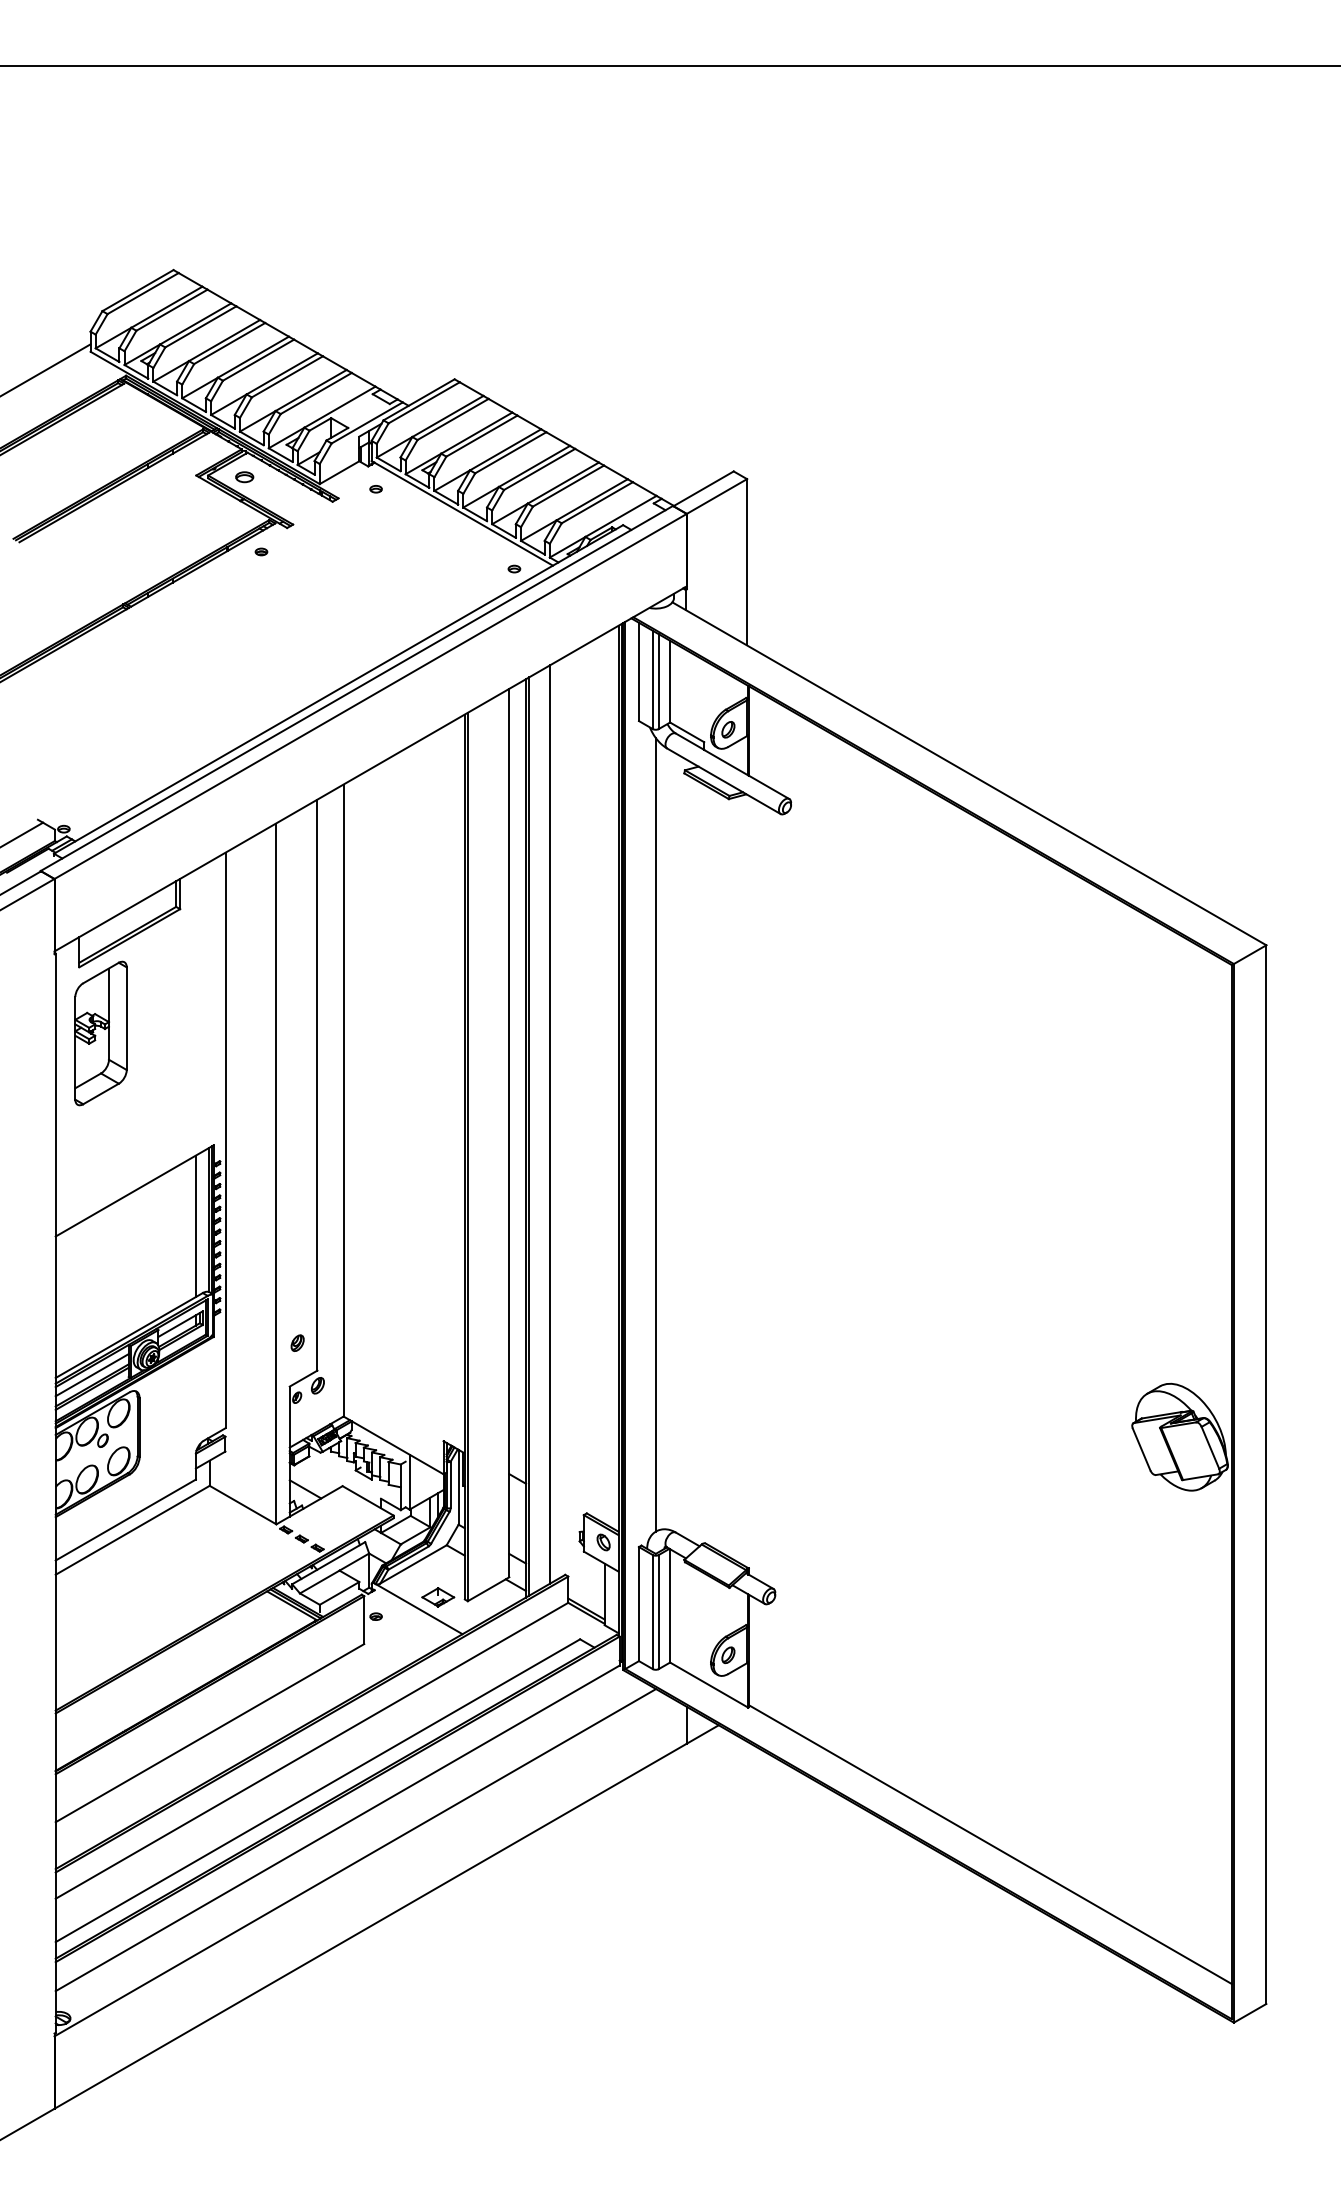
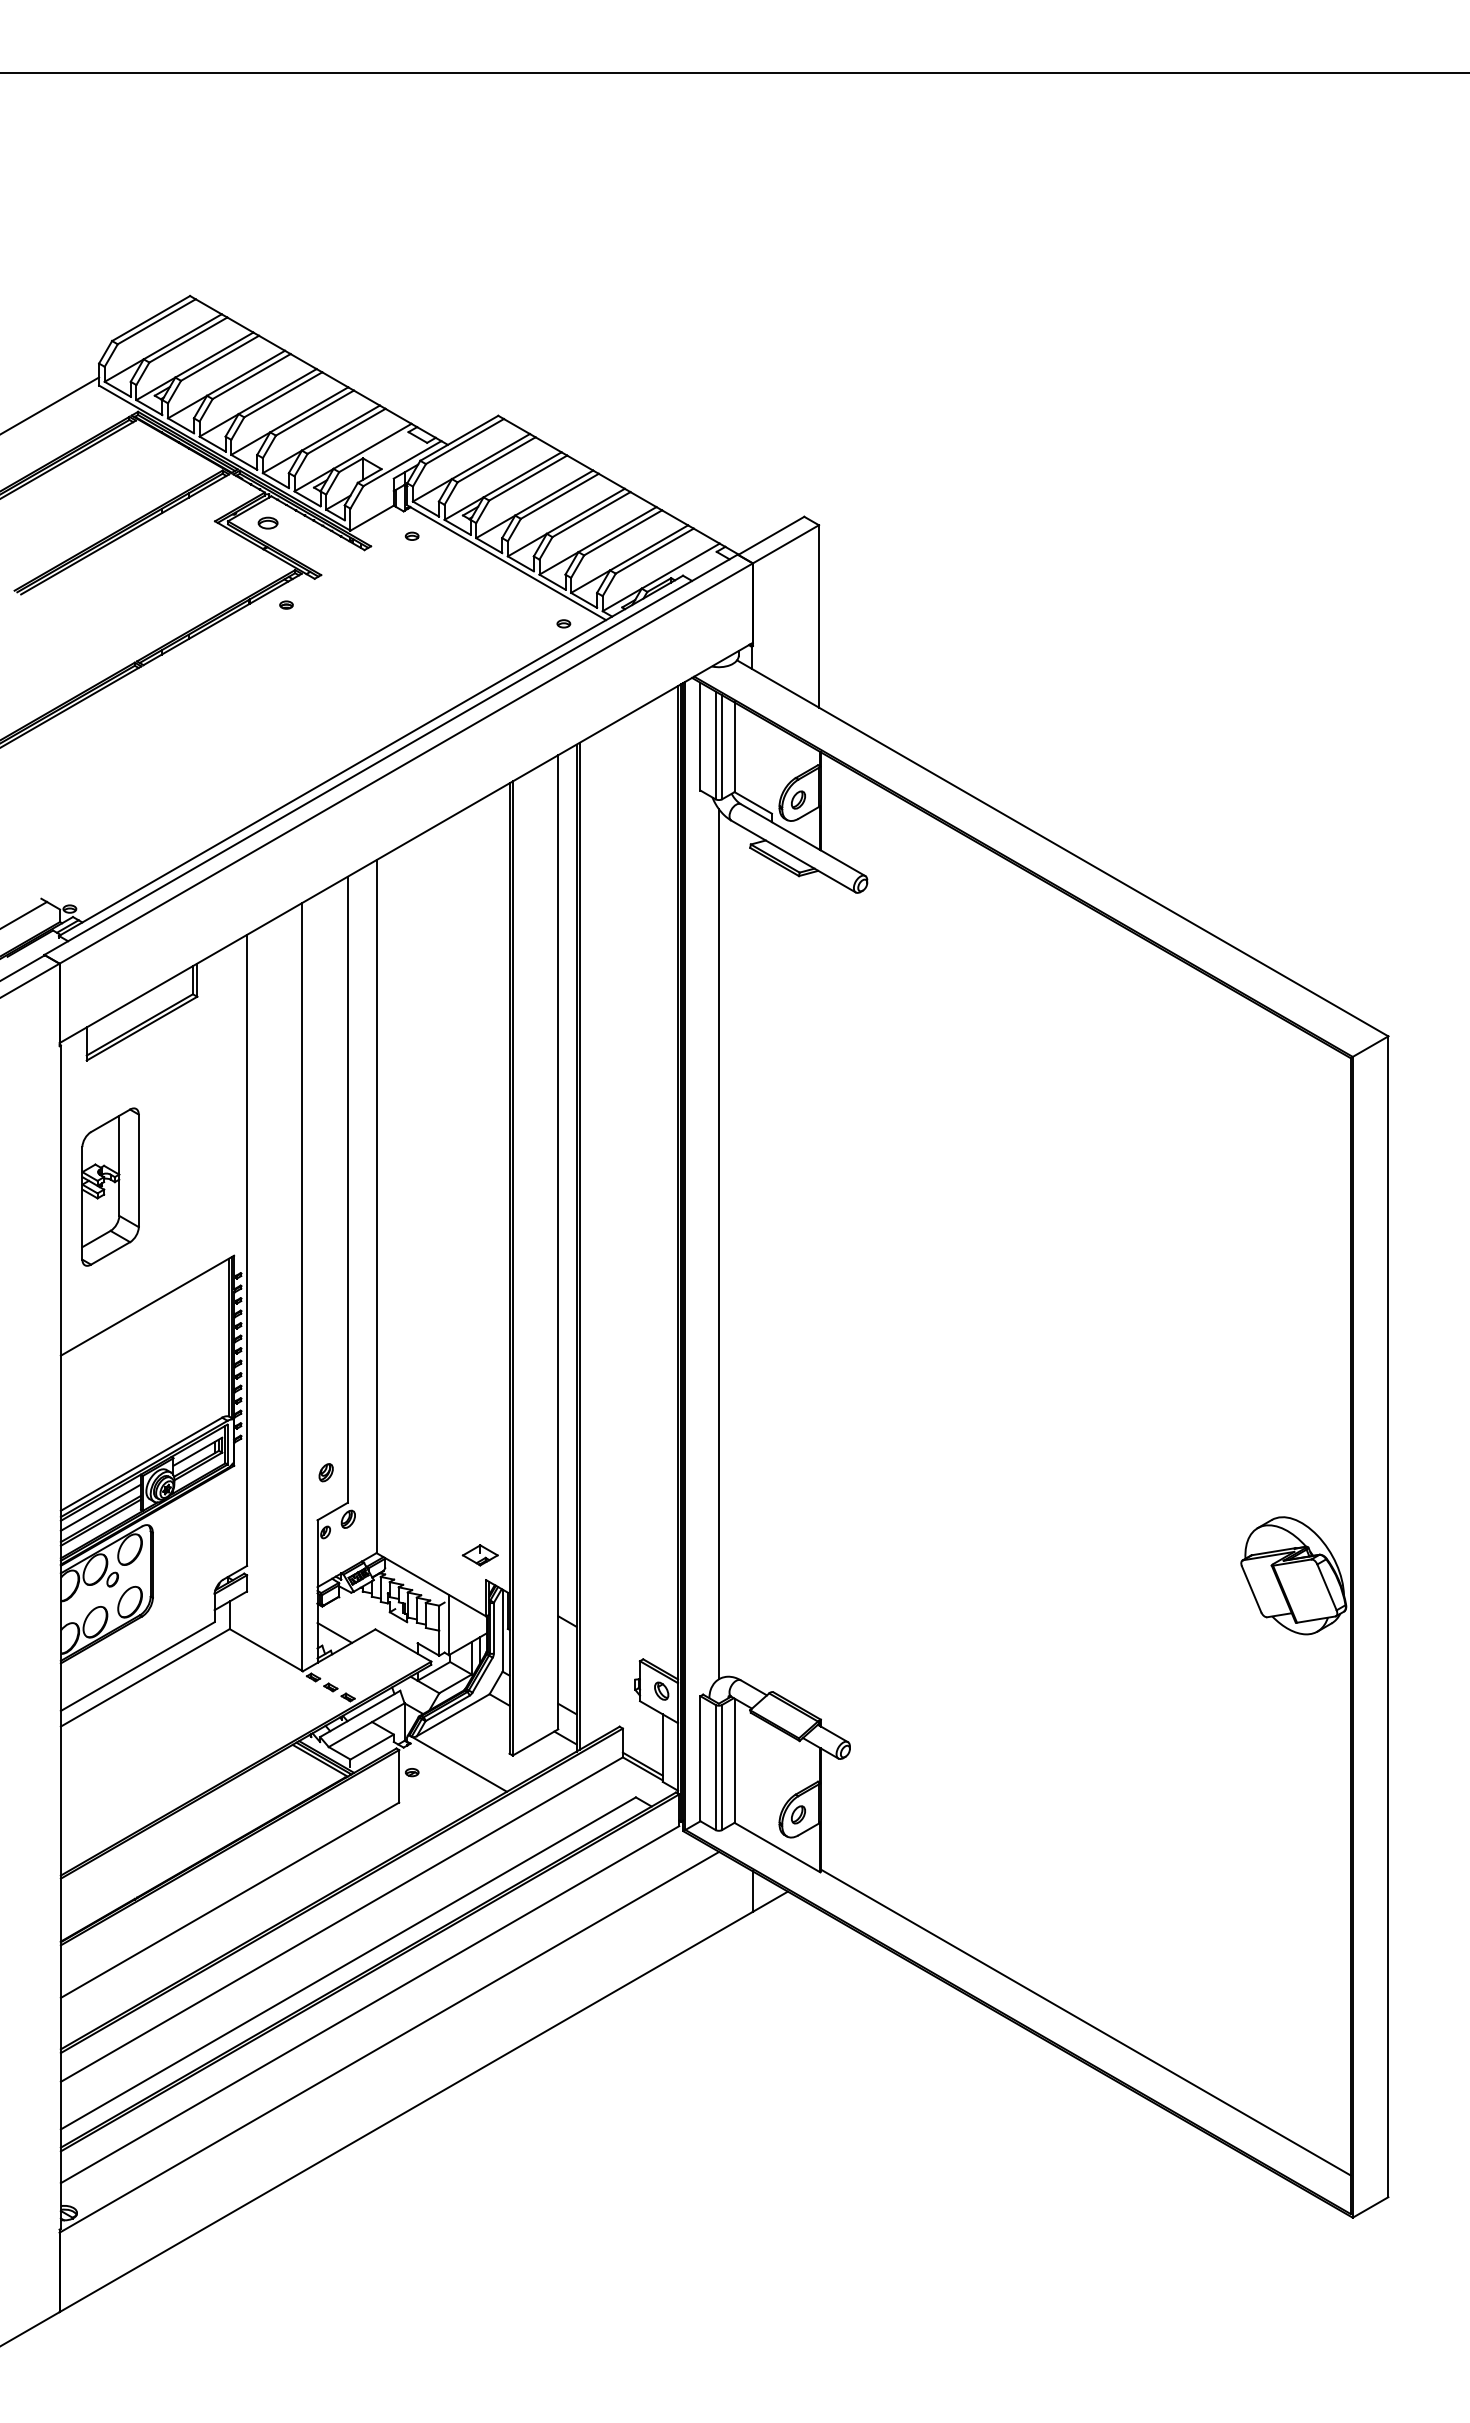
part: (100, 1032) -> (110, 1186), moved
line: (550, 1124) -> (603, 1232), removed
line: (195, 1226) -> (214, 1344), removed
part: (437, 1597) -> (479, 1555), moved

